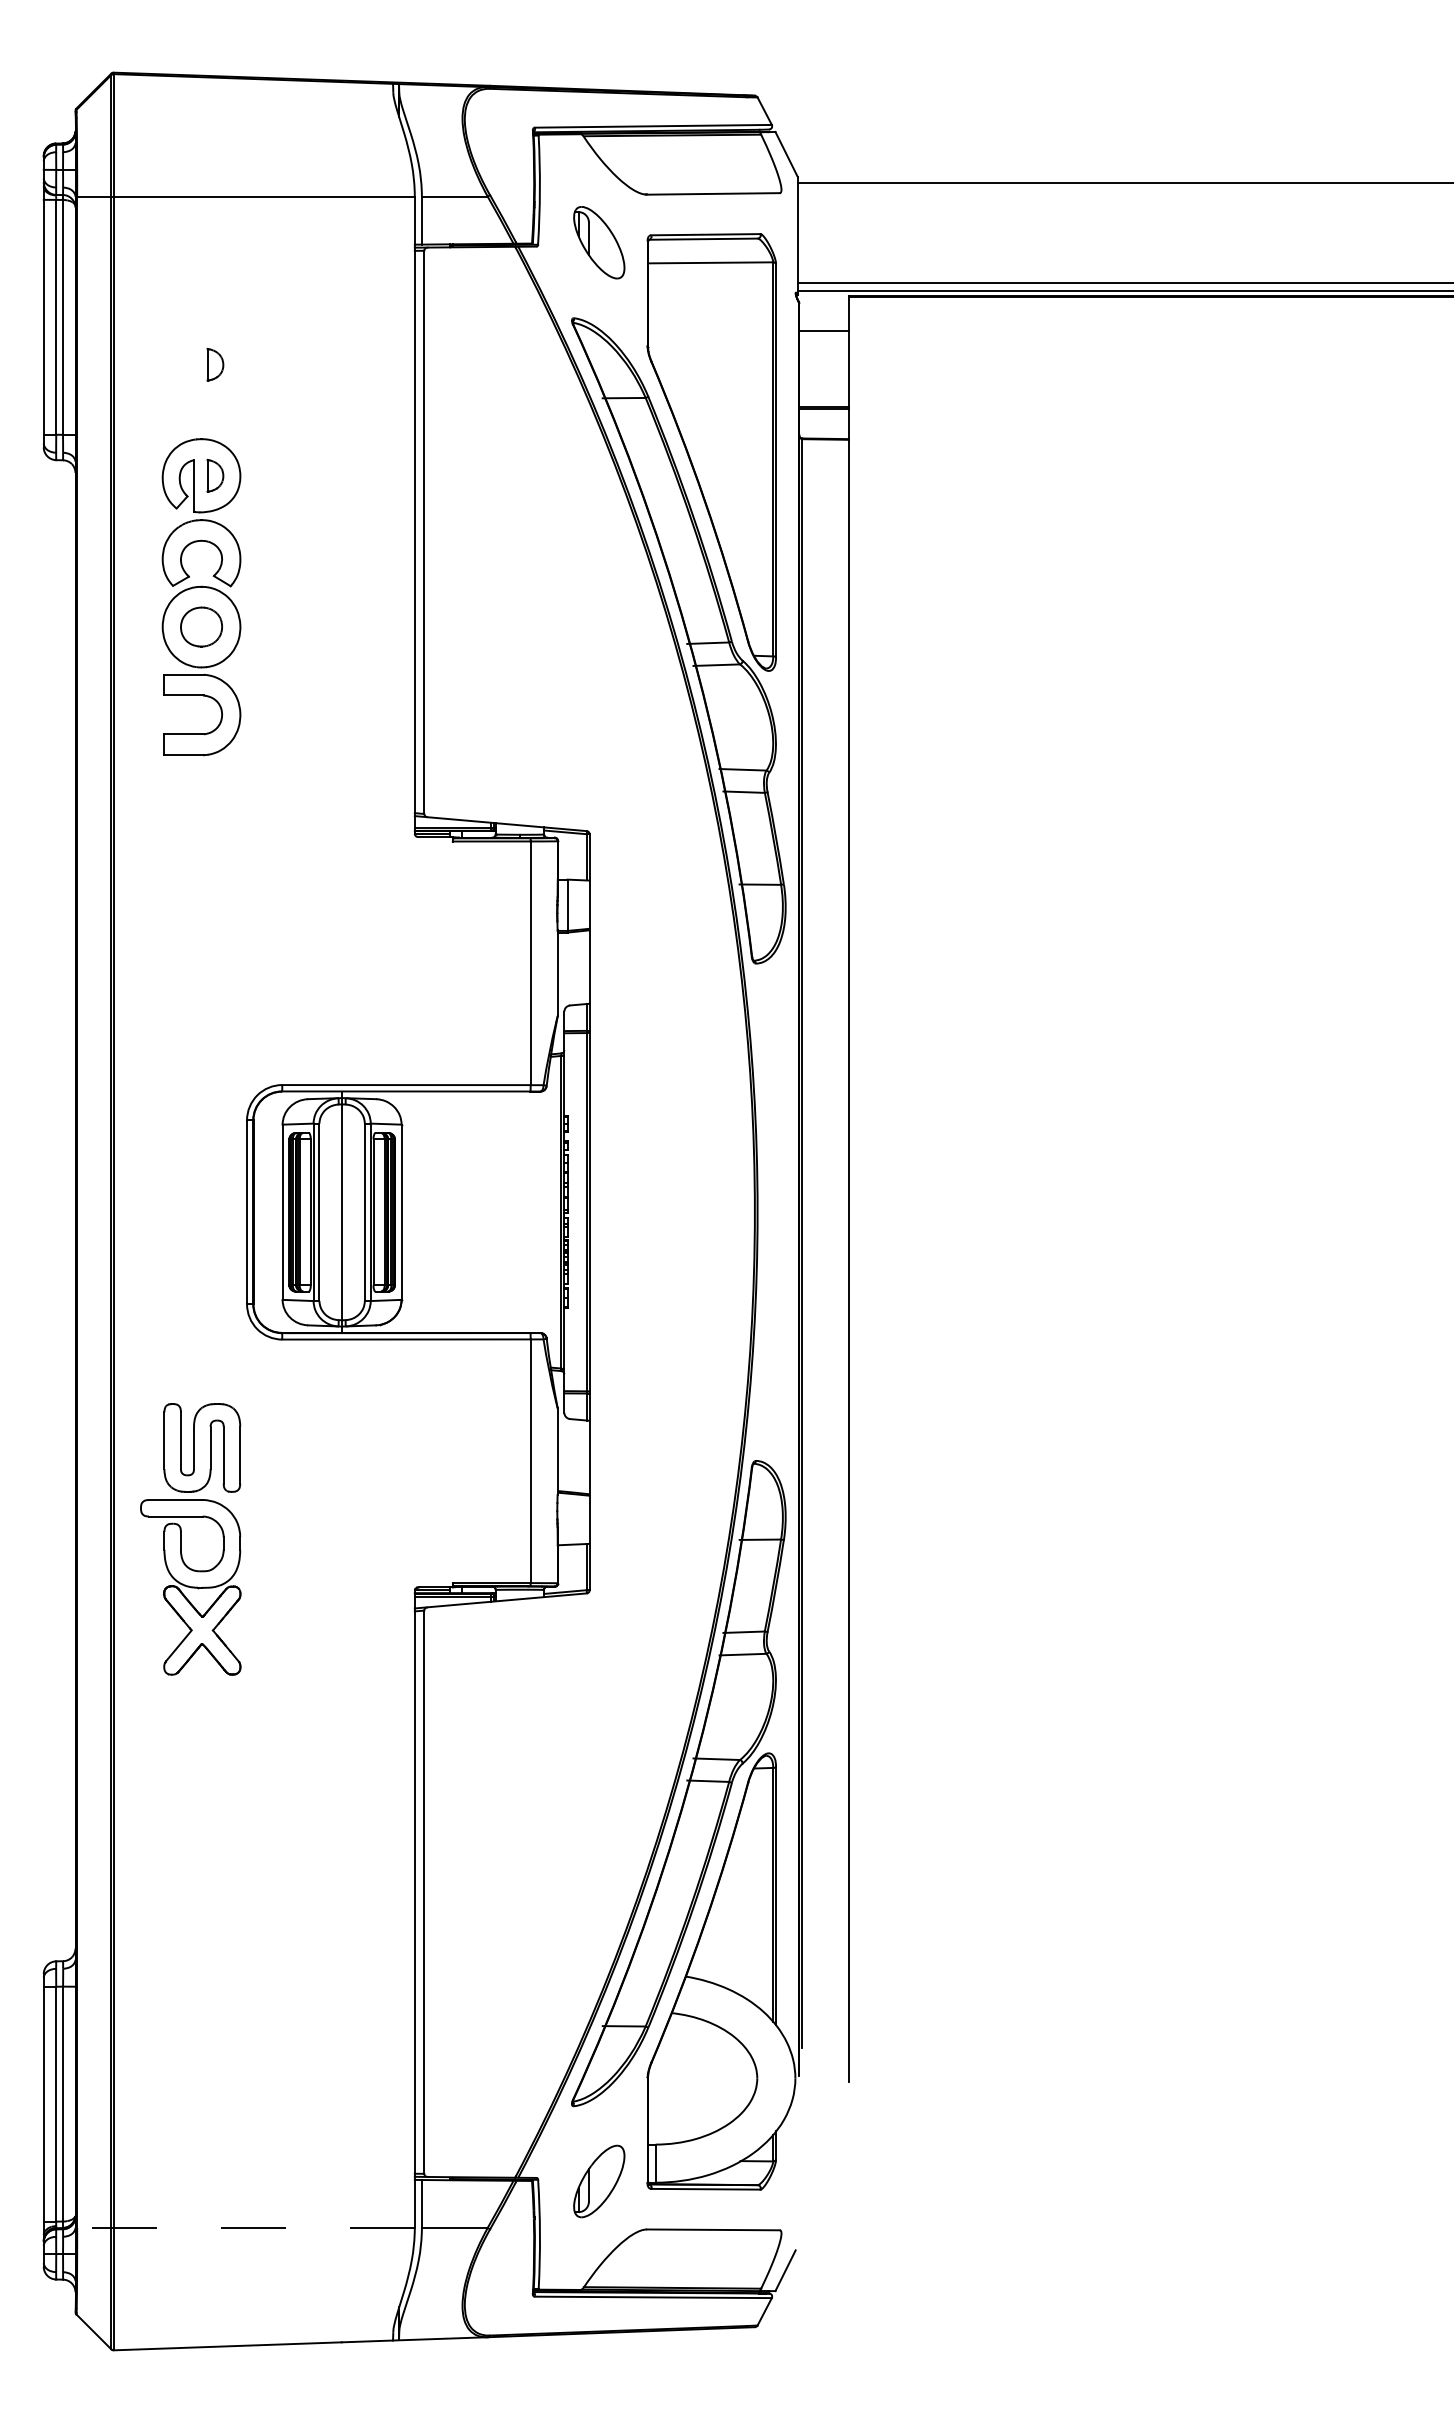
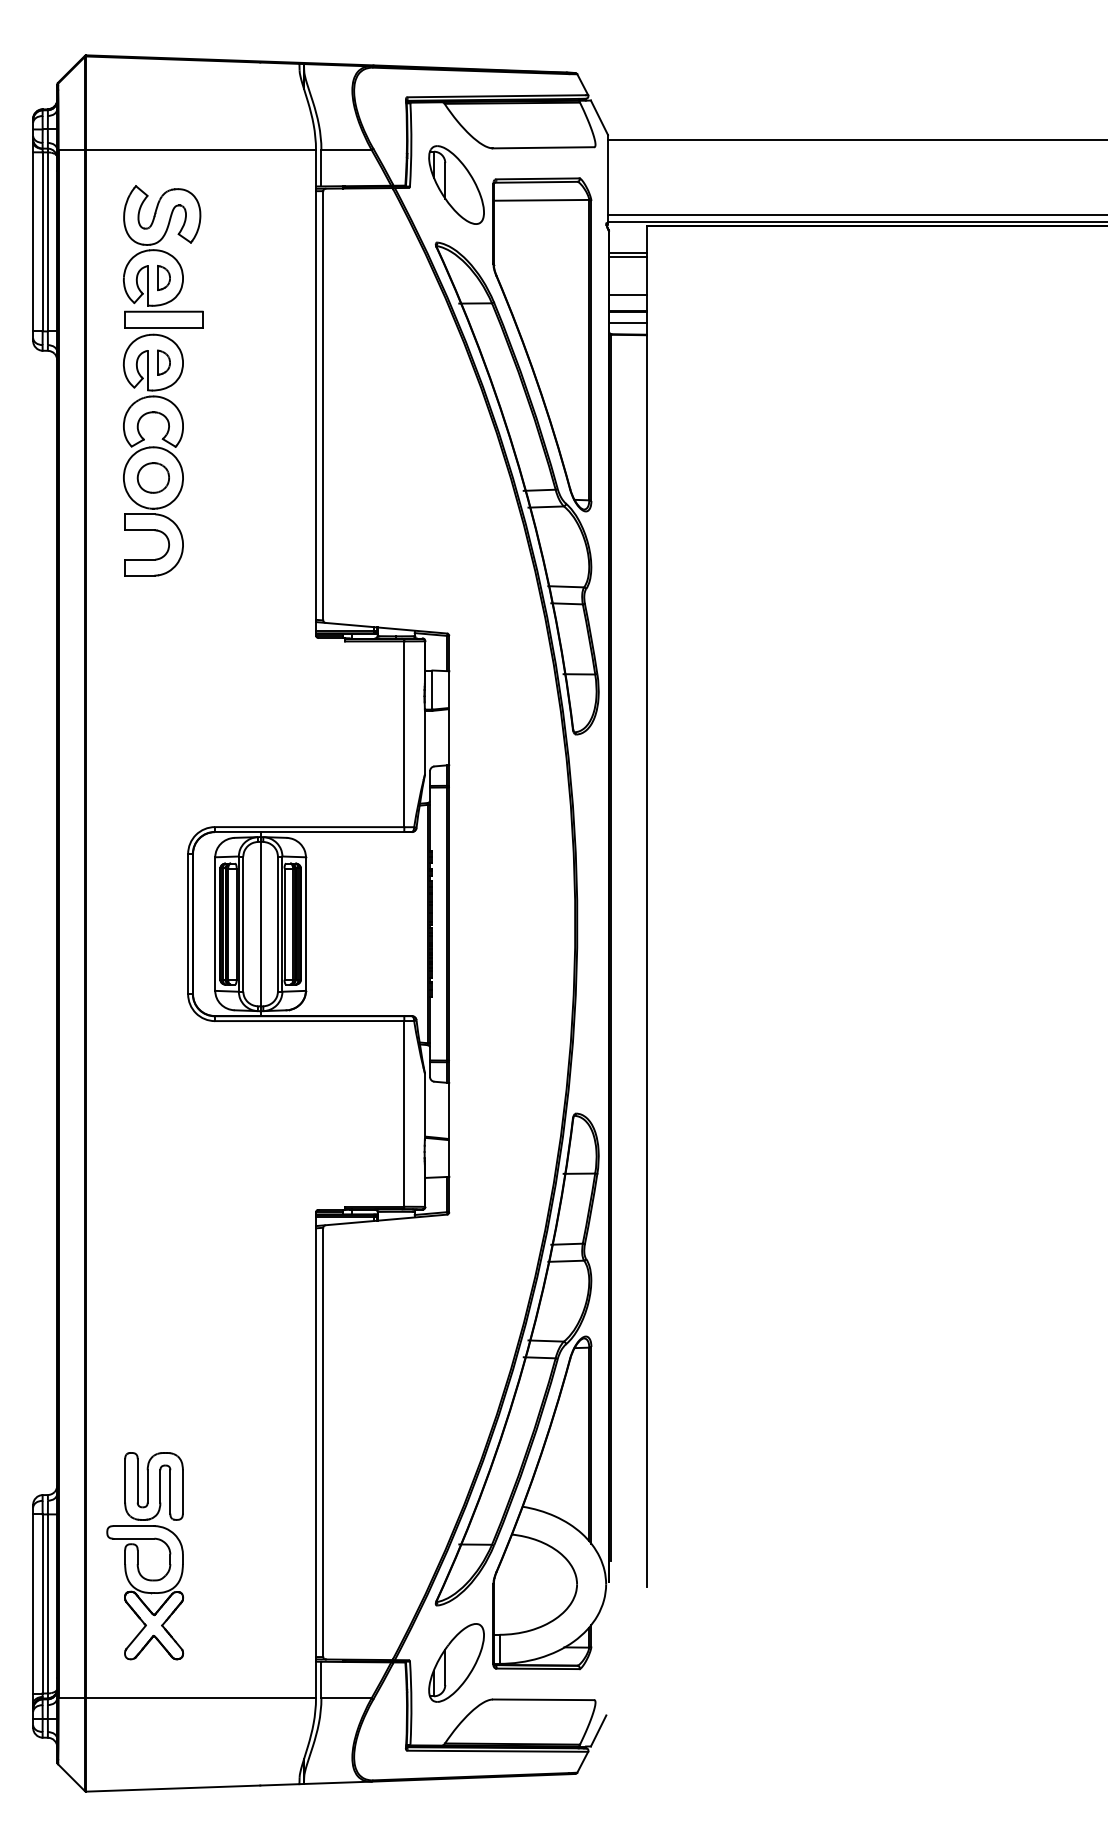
part: (599, 242) -> (456, 184), size x1.43
part: (213, 336) -> (162, 256), added
line: (823, 337) -> (627, 257), added
line: (823, 387) -> (627, 295), added
line: (823, 423) -> (627, 322), added
part: (181, 1539) -> (138, 1556), moved
part: (599, 2181) -> (456, 1662), size x1.43
line: (245, 2227) -> (186, 1697), dashed -> solid

